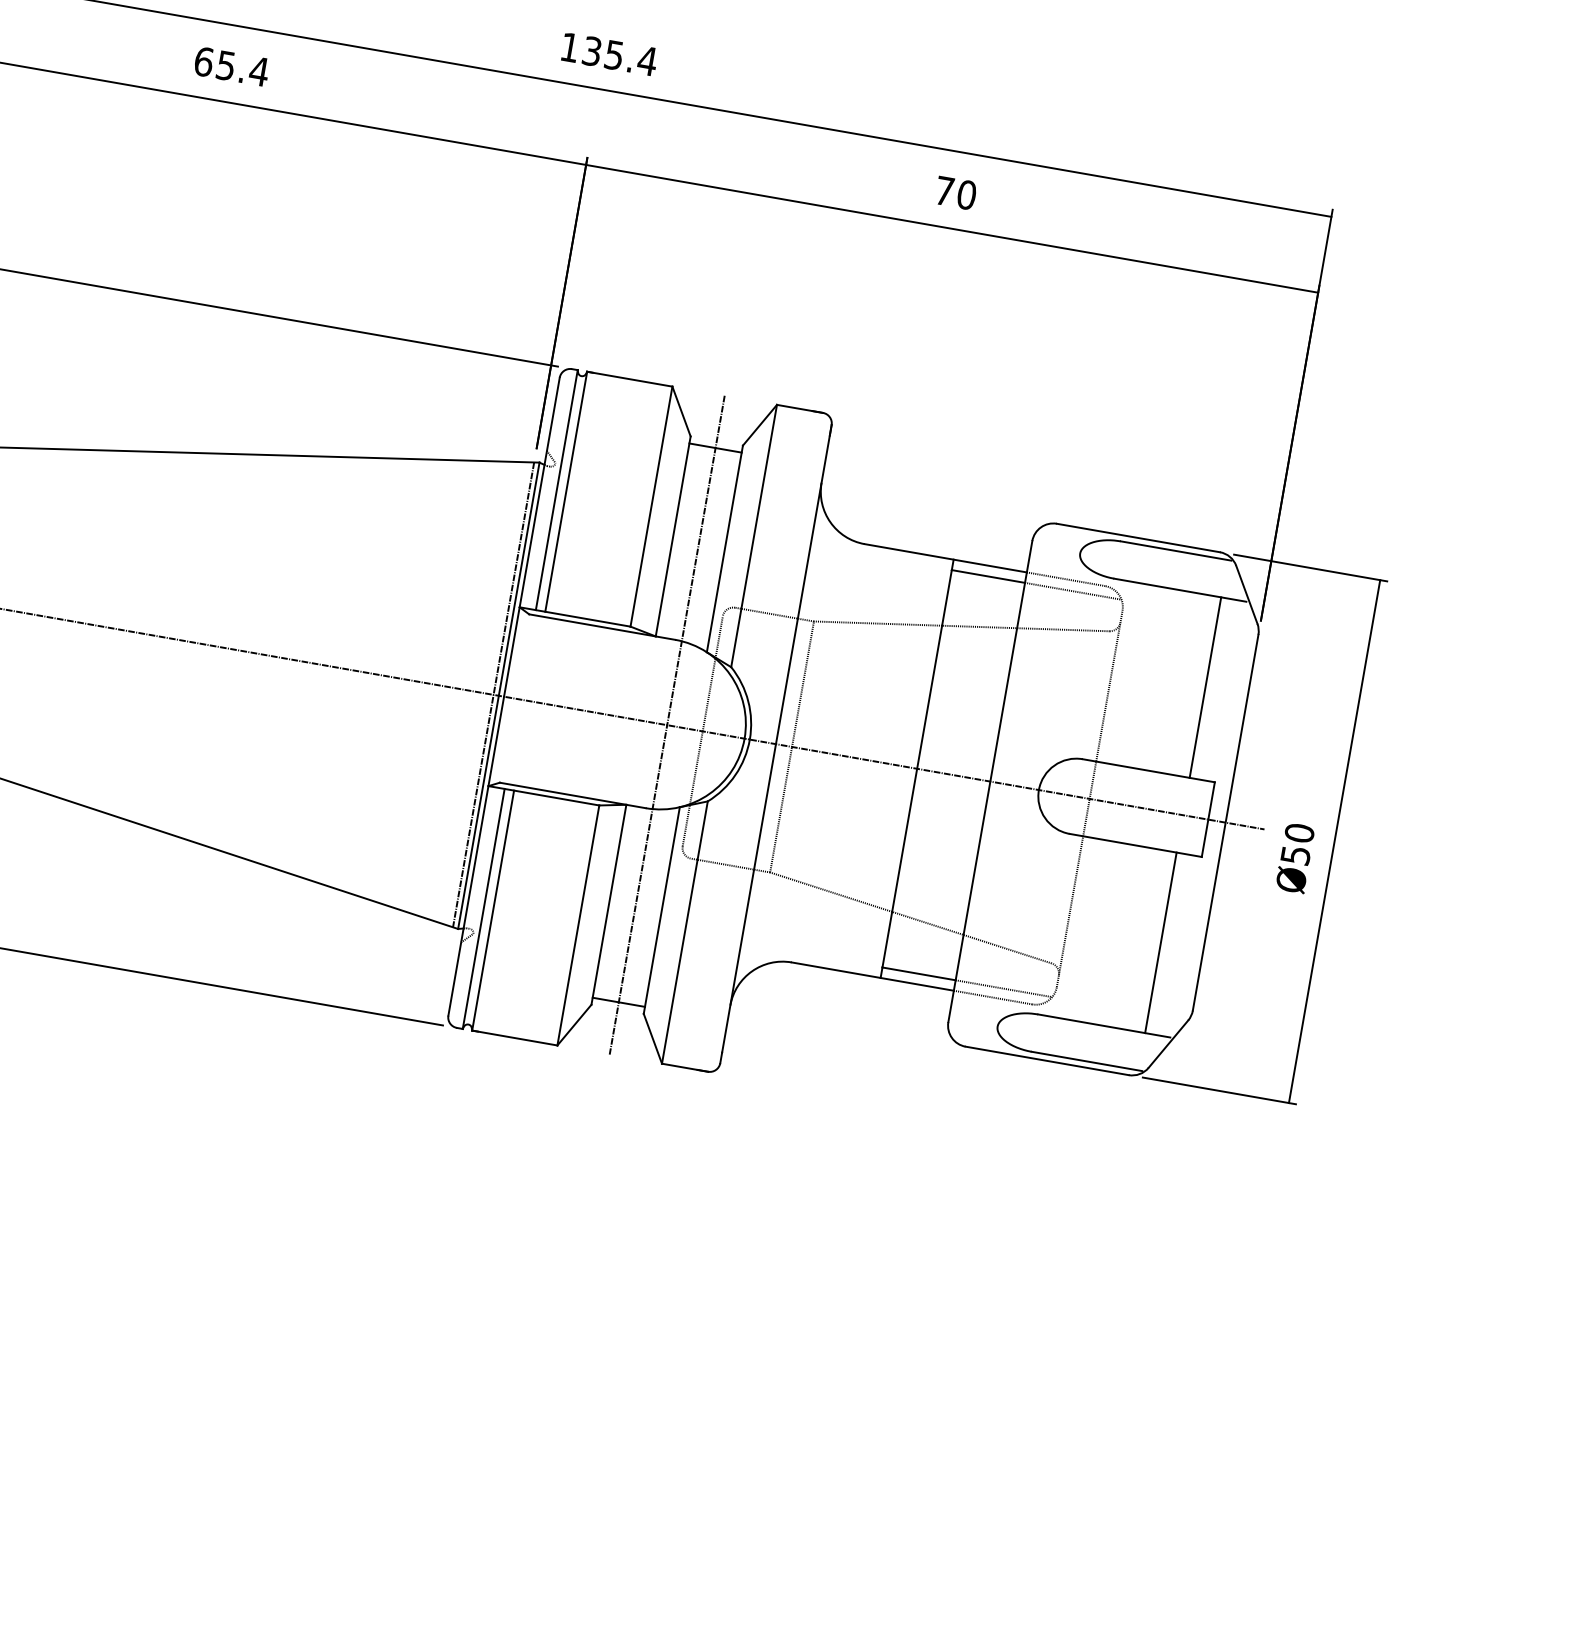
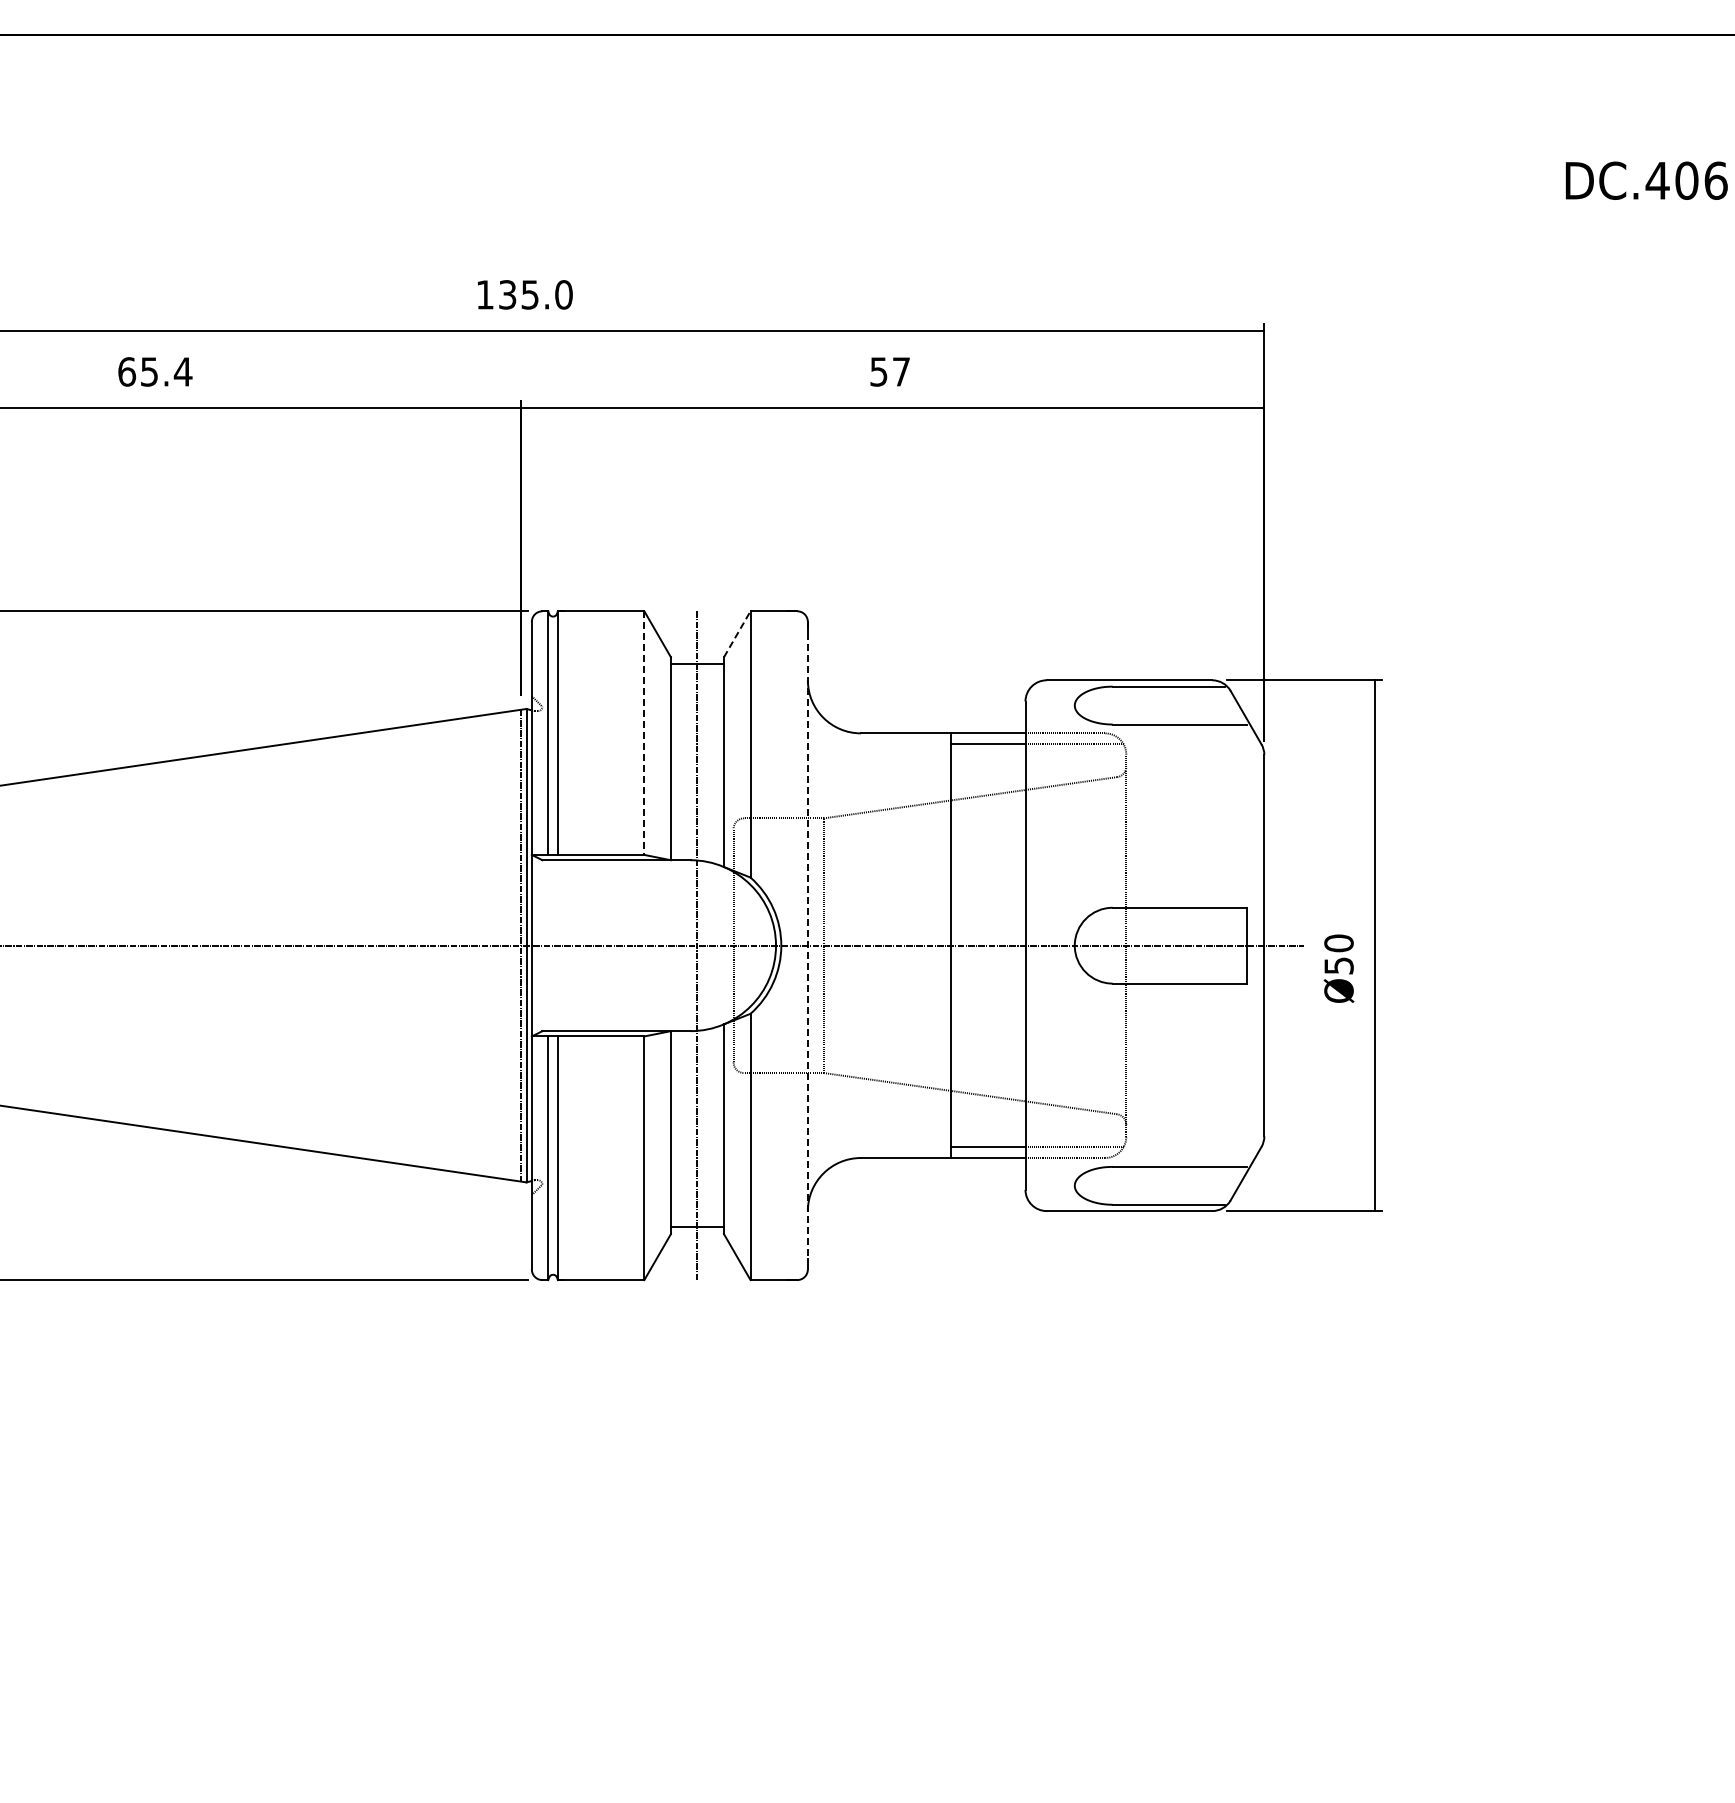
text: (647, 60) -> (563, 294), 135.4 -> 135.0
text: (956, 192) -> (890, 371), 70 -> 57
line: (760, 425) -> (737, 634), solid -> dashed
line: (651, 507) -> (644, 733), solid -> dashed
line: (1205, 687) -> (1221, 815), removed
line: (776, 738) -> (807, 940), solid -> dashed
line: (1161, 942) -> (1221, 1074), removed

